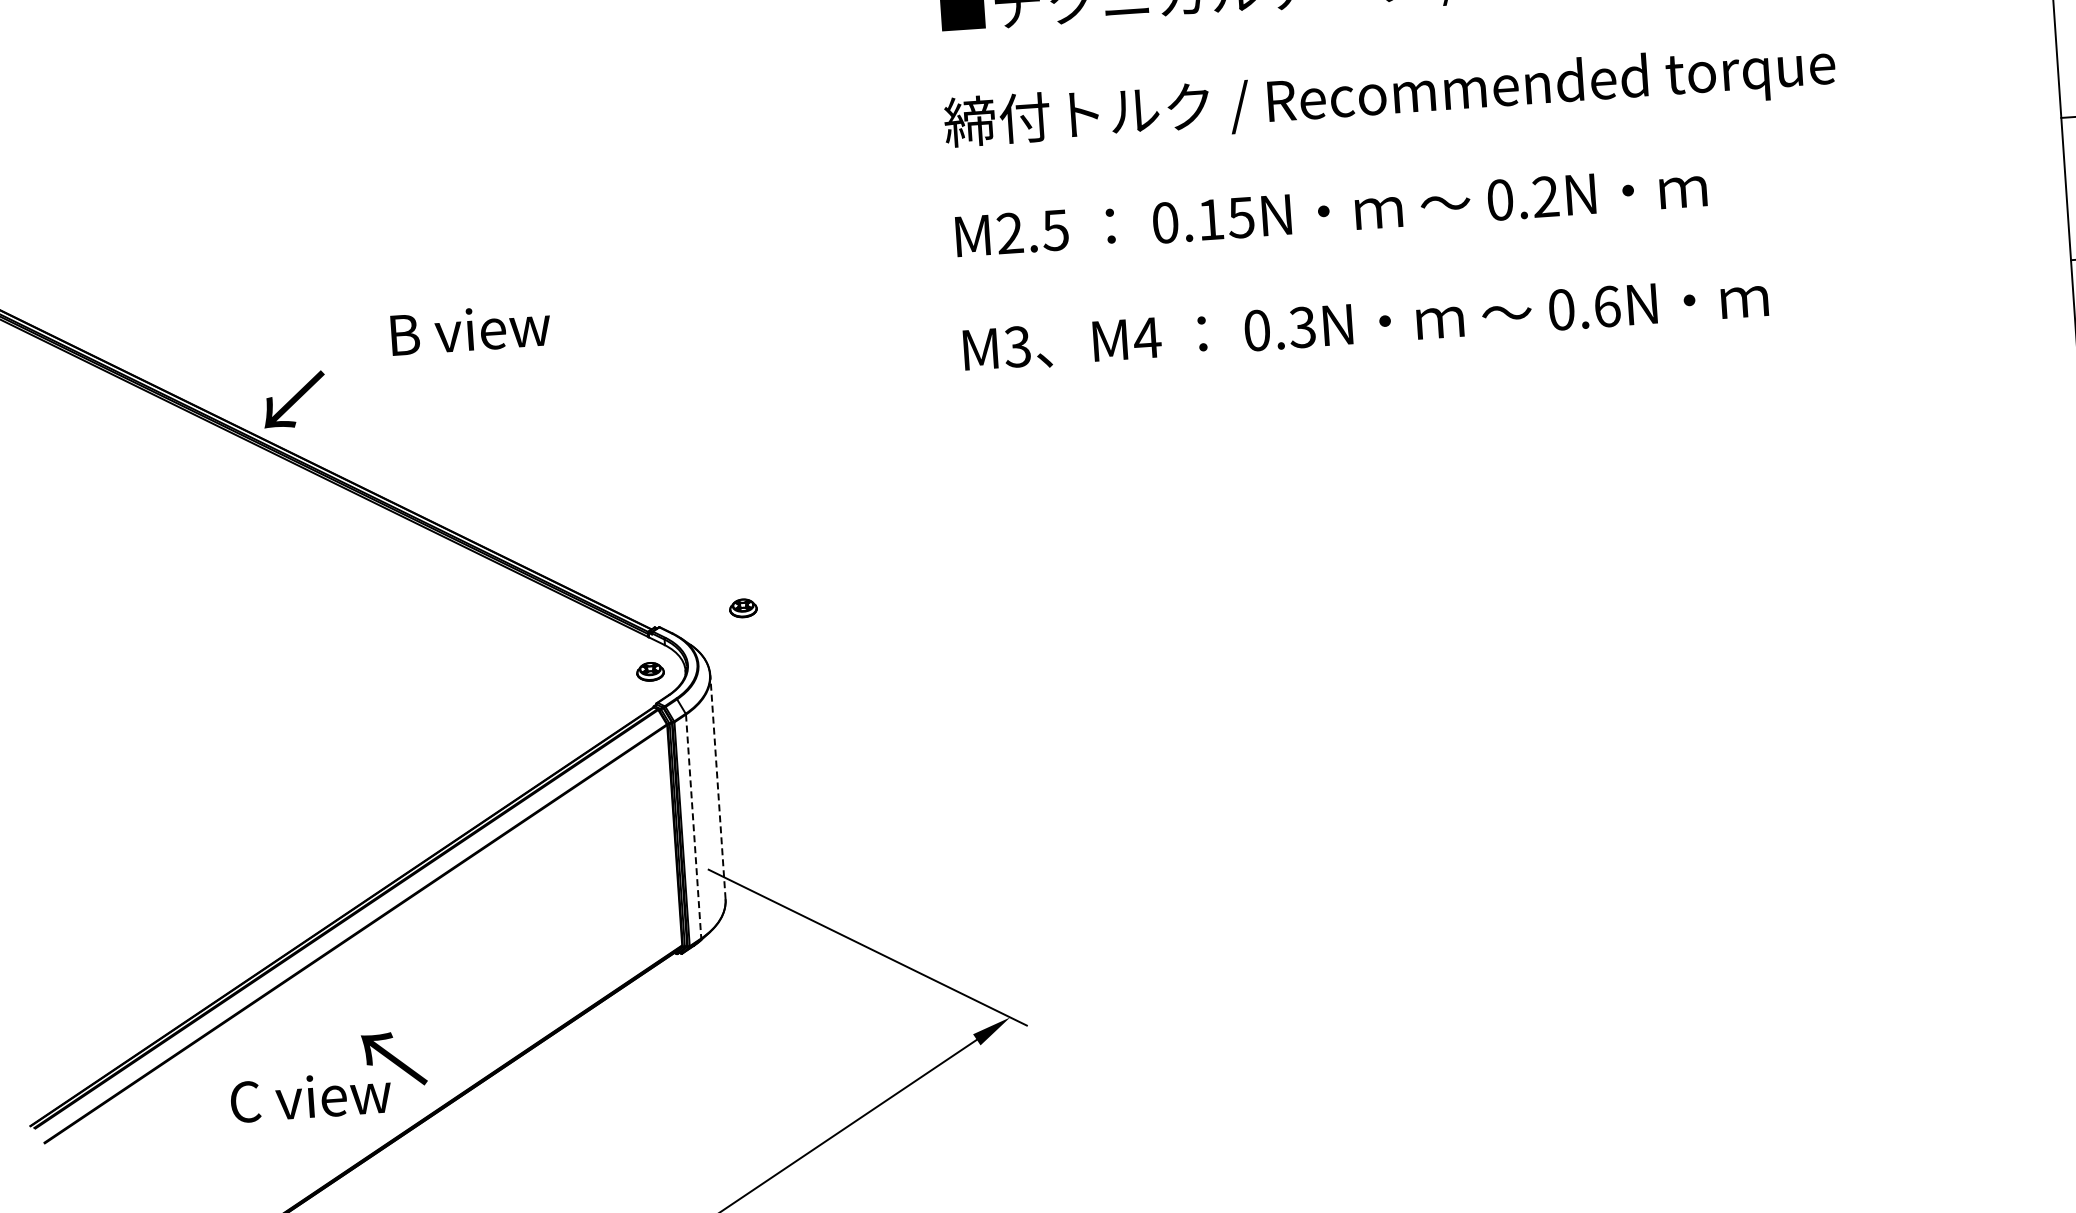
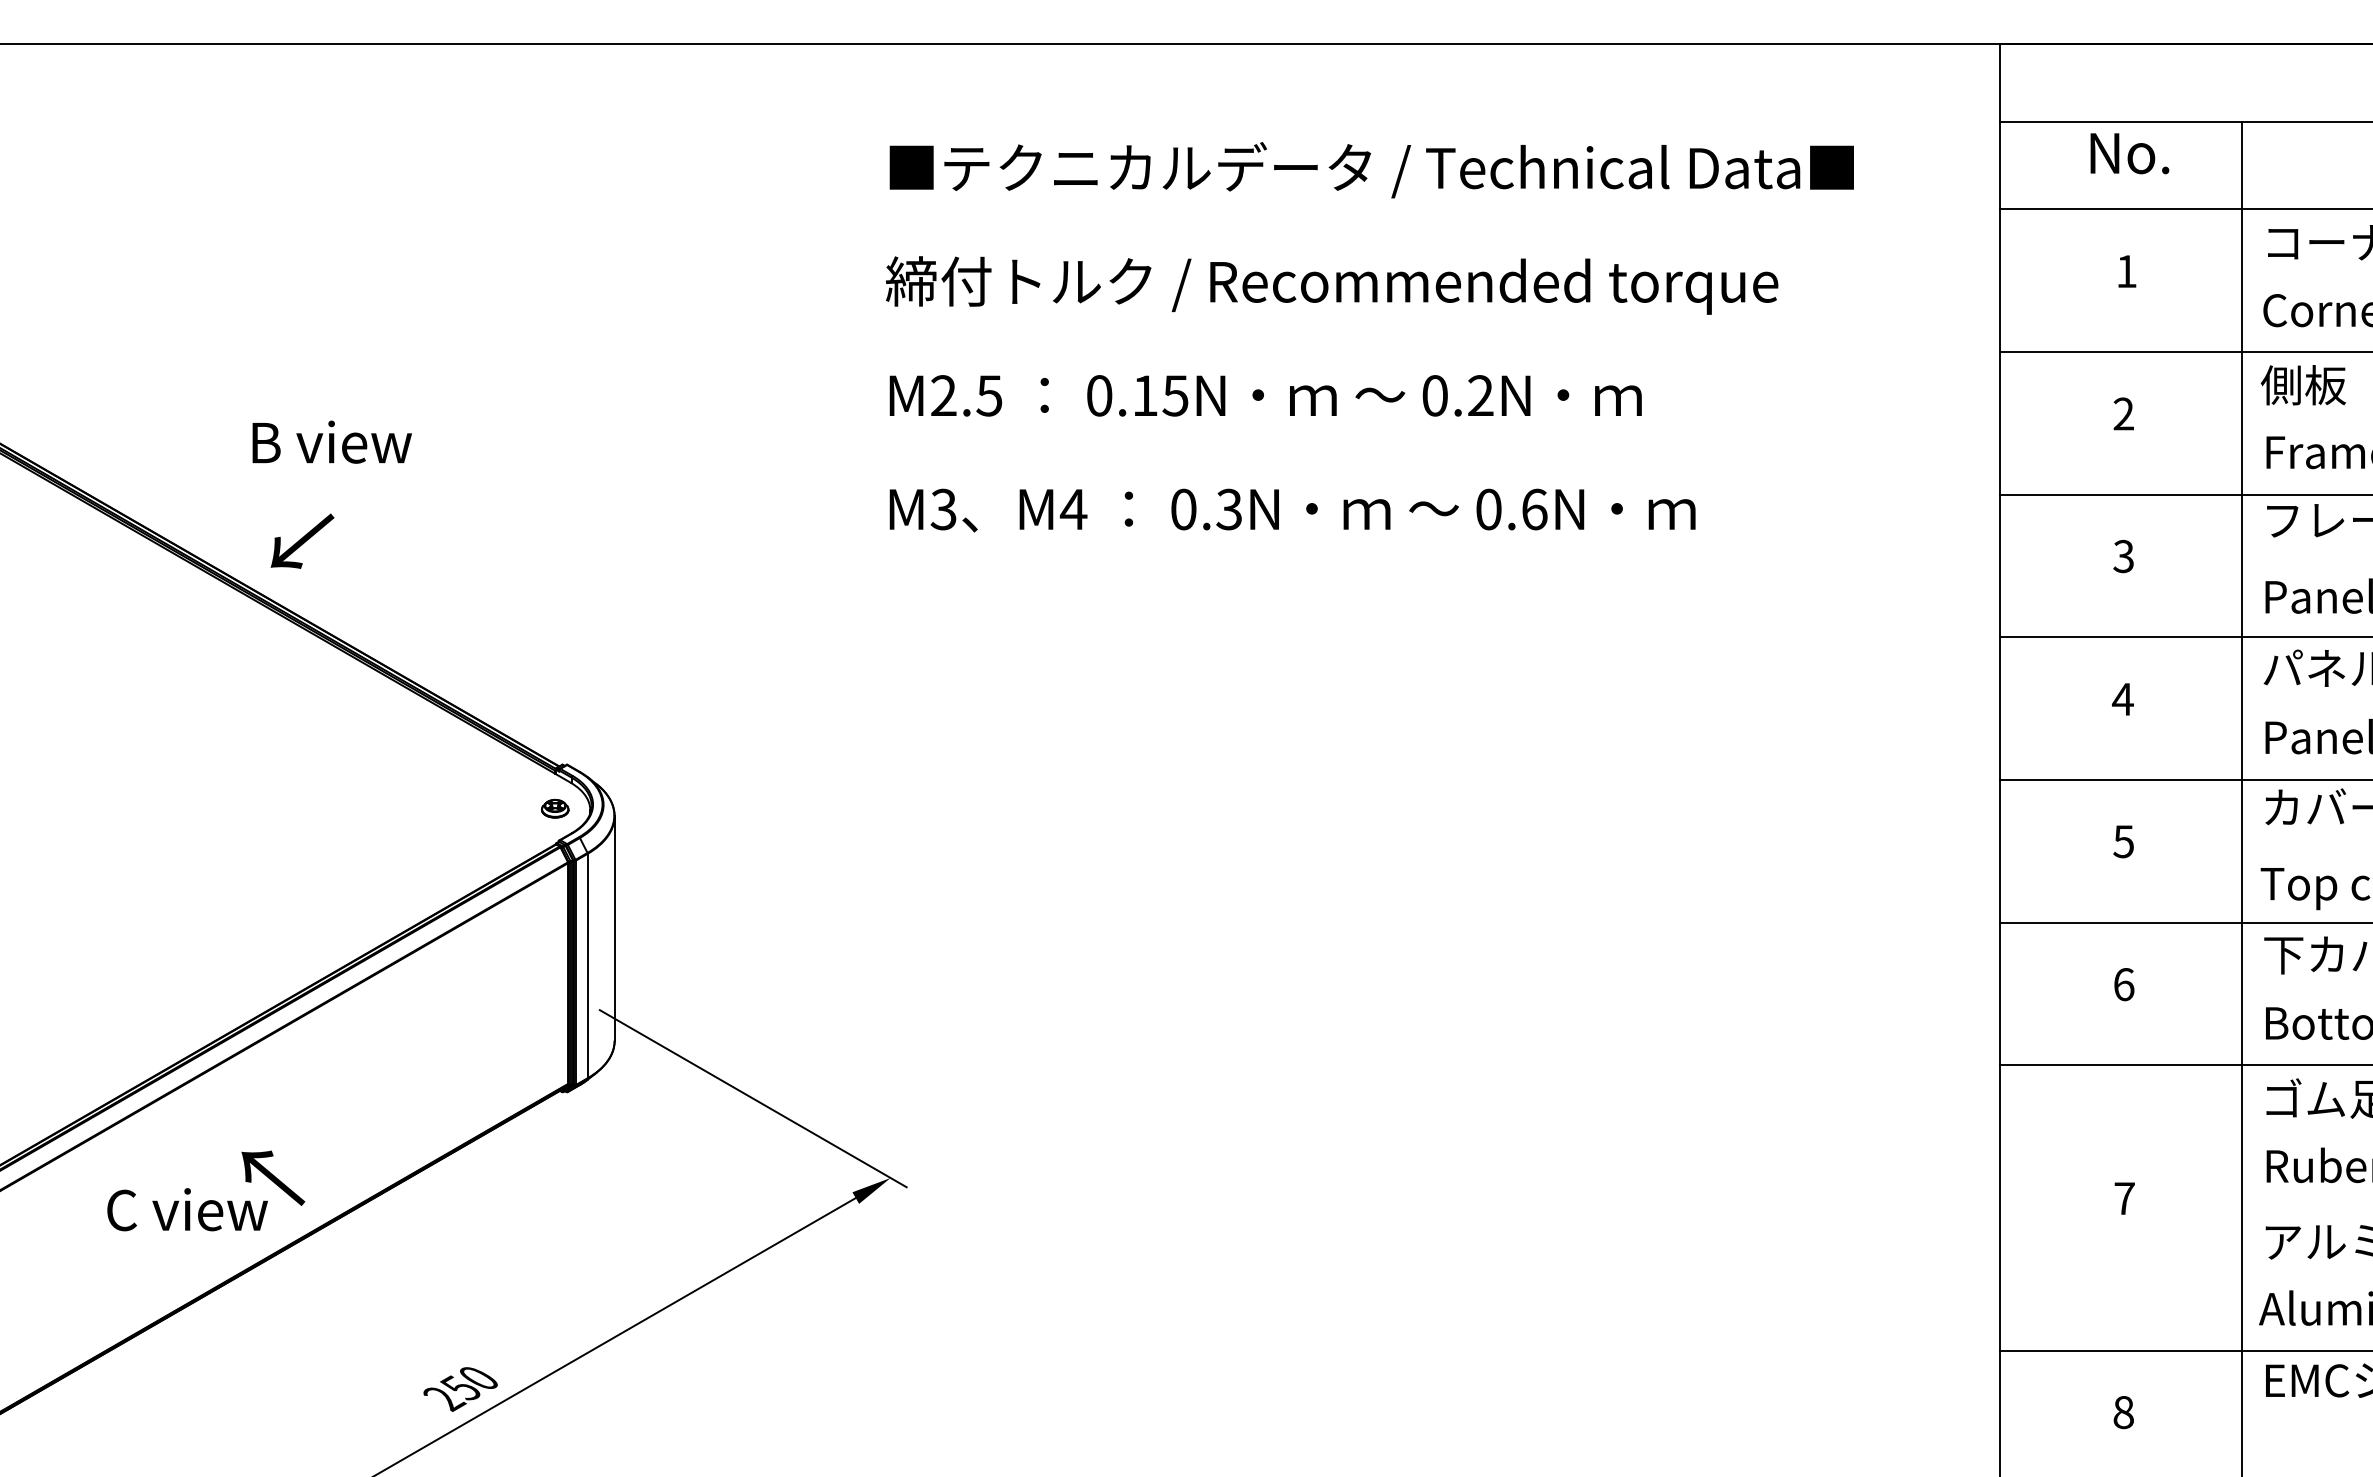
text: (470, 329) -> (331, 441), moved
text: (294, 399) -> (302, 540), moved
part: (743, 608) -> (652, 751), removed
line: (717, 786) -> (614, 927), dashed -> solid
line: (693, 827) -> (587, 966), dashed -> solid

